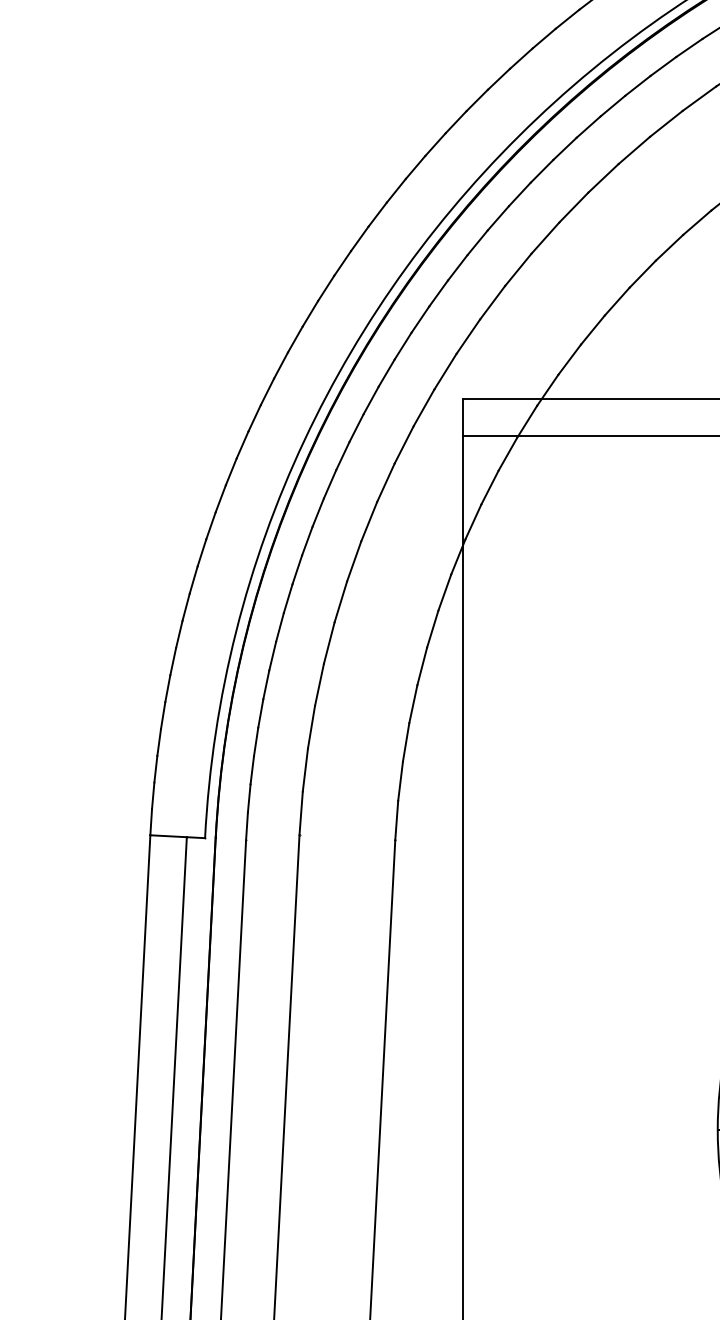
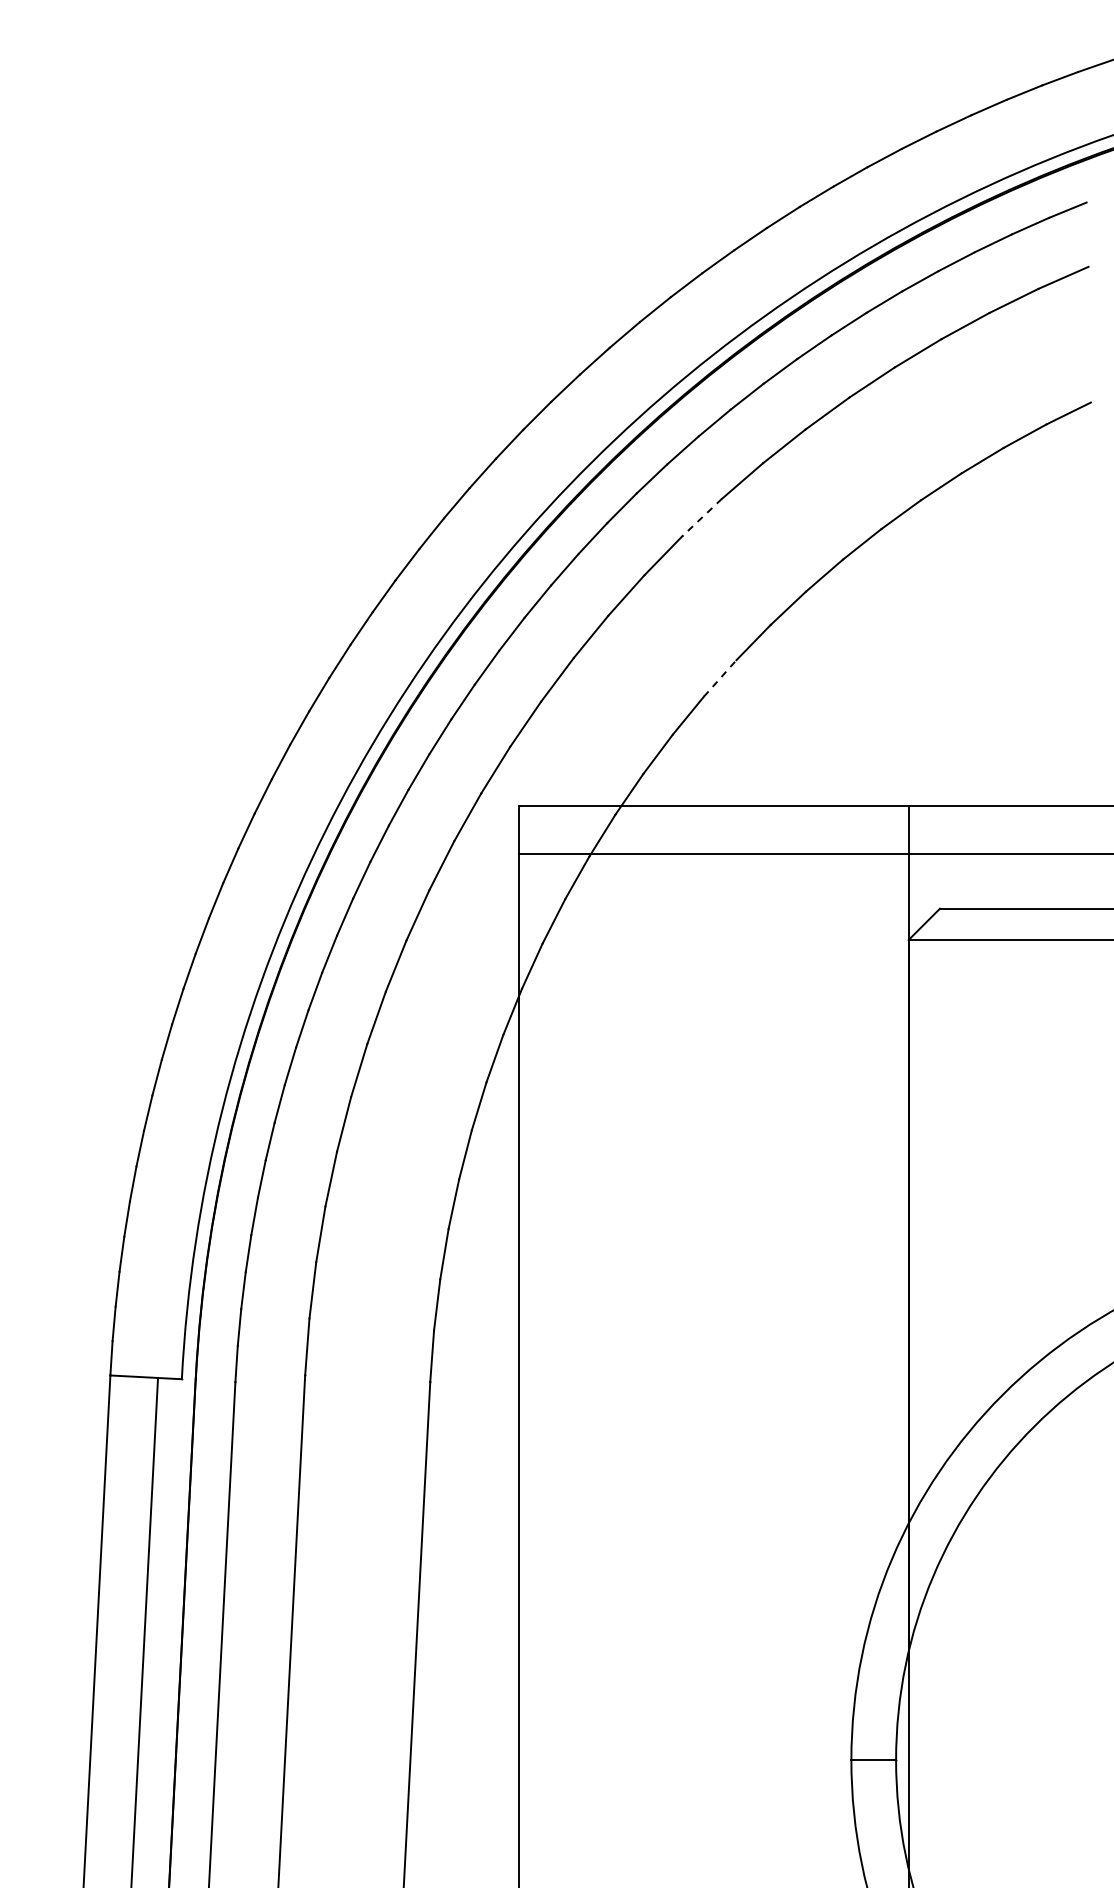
line: (602, 178) -> (701, 517), solid -> dashed
line: (617, 301) -> (720, 678), solid -> dashed

